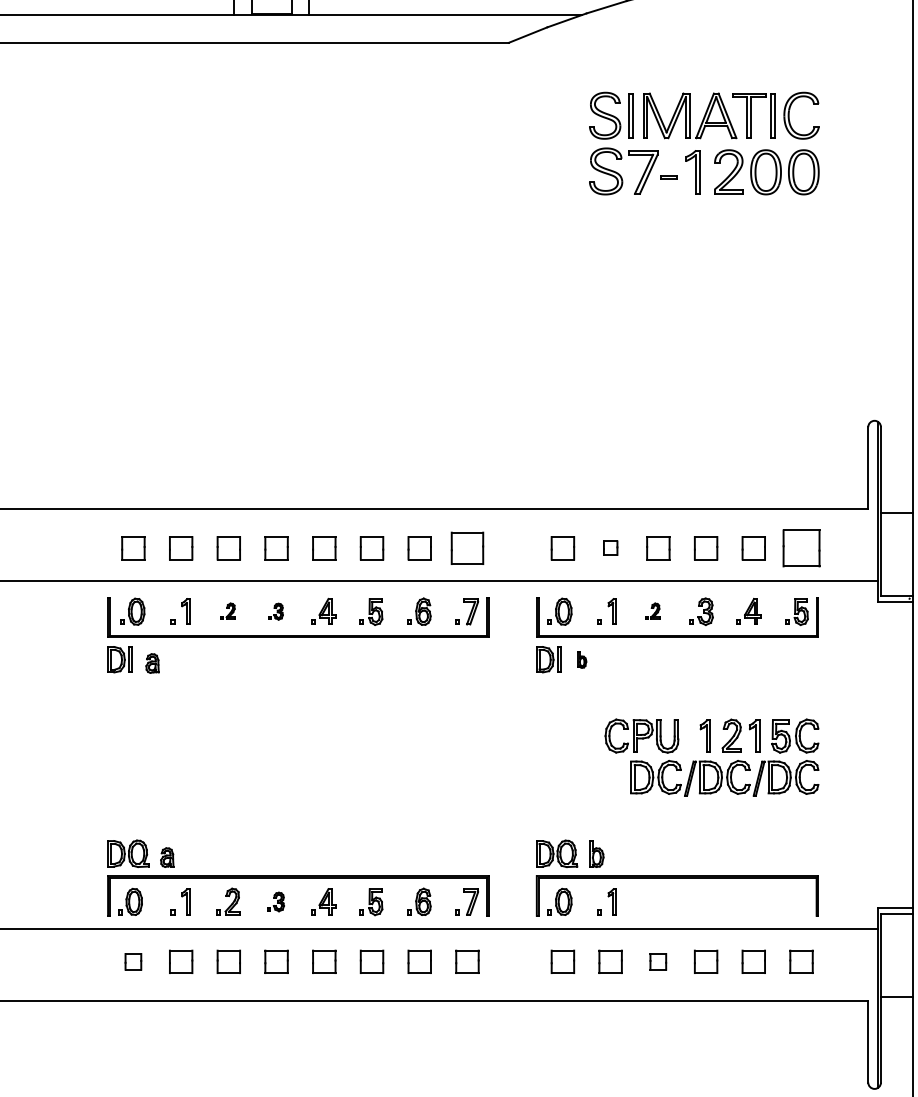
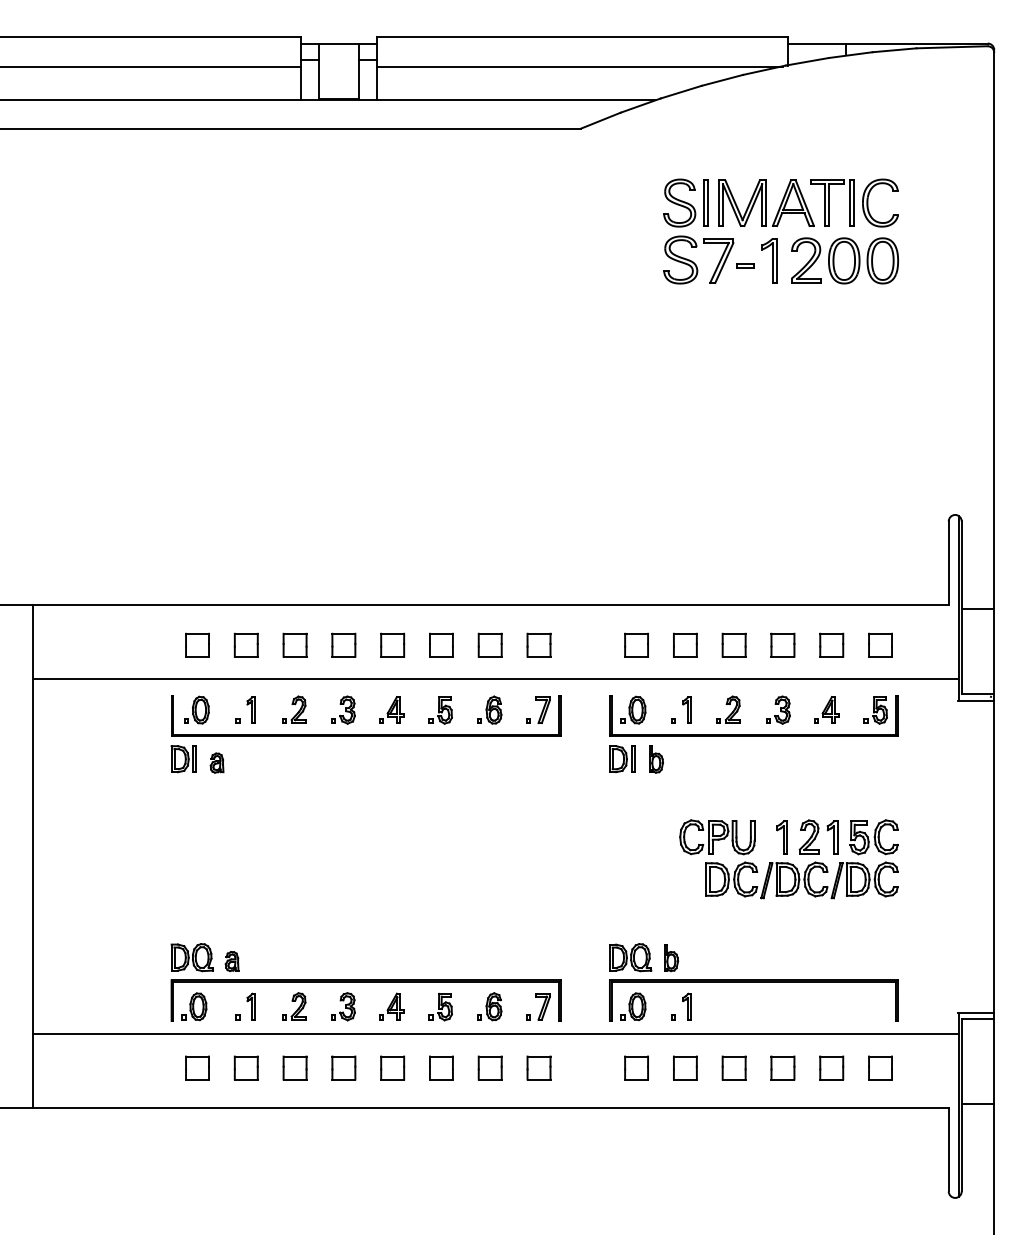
part: (466, 547) -> (538, 644), size x0.71
part: (610, 547) -> (685, 644), size x1.67
part: (801, 547) -> (880, 644), size x0.62
part: (228, 611) -> (294, 709), size x1.67
part: (276, 611) -> (343, 709), size x1.67
part: (652, 611) -> (728, 709), size x1.67
part: (582, 660) -> (656, 759), size x1.67
part: (276, 901) -> (343, 1006), size x1.43
part: (133, 961) -> (197, 1067), size x1.43
part: (657, 961) -> (733, 1067), size x1.43

